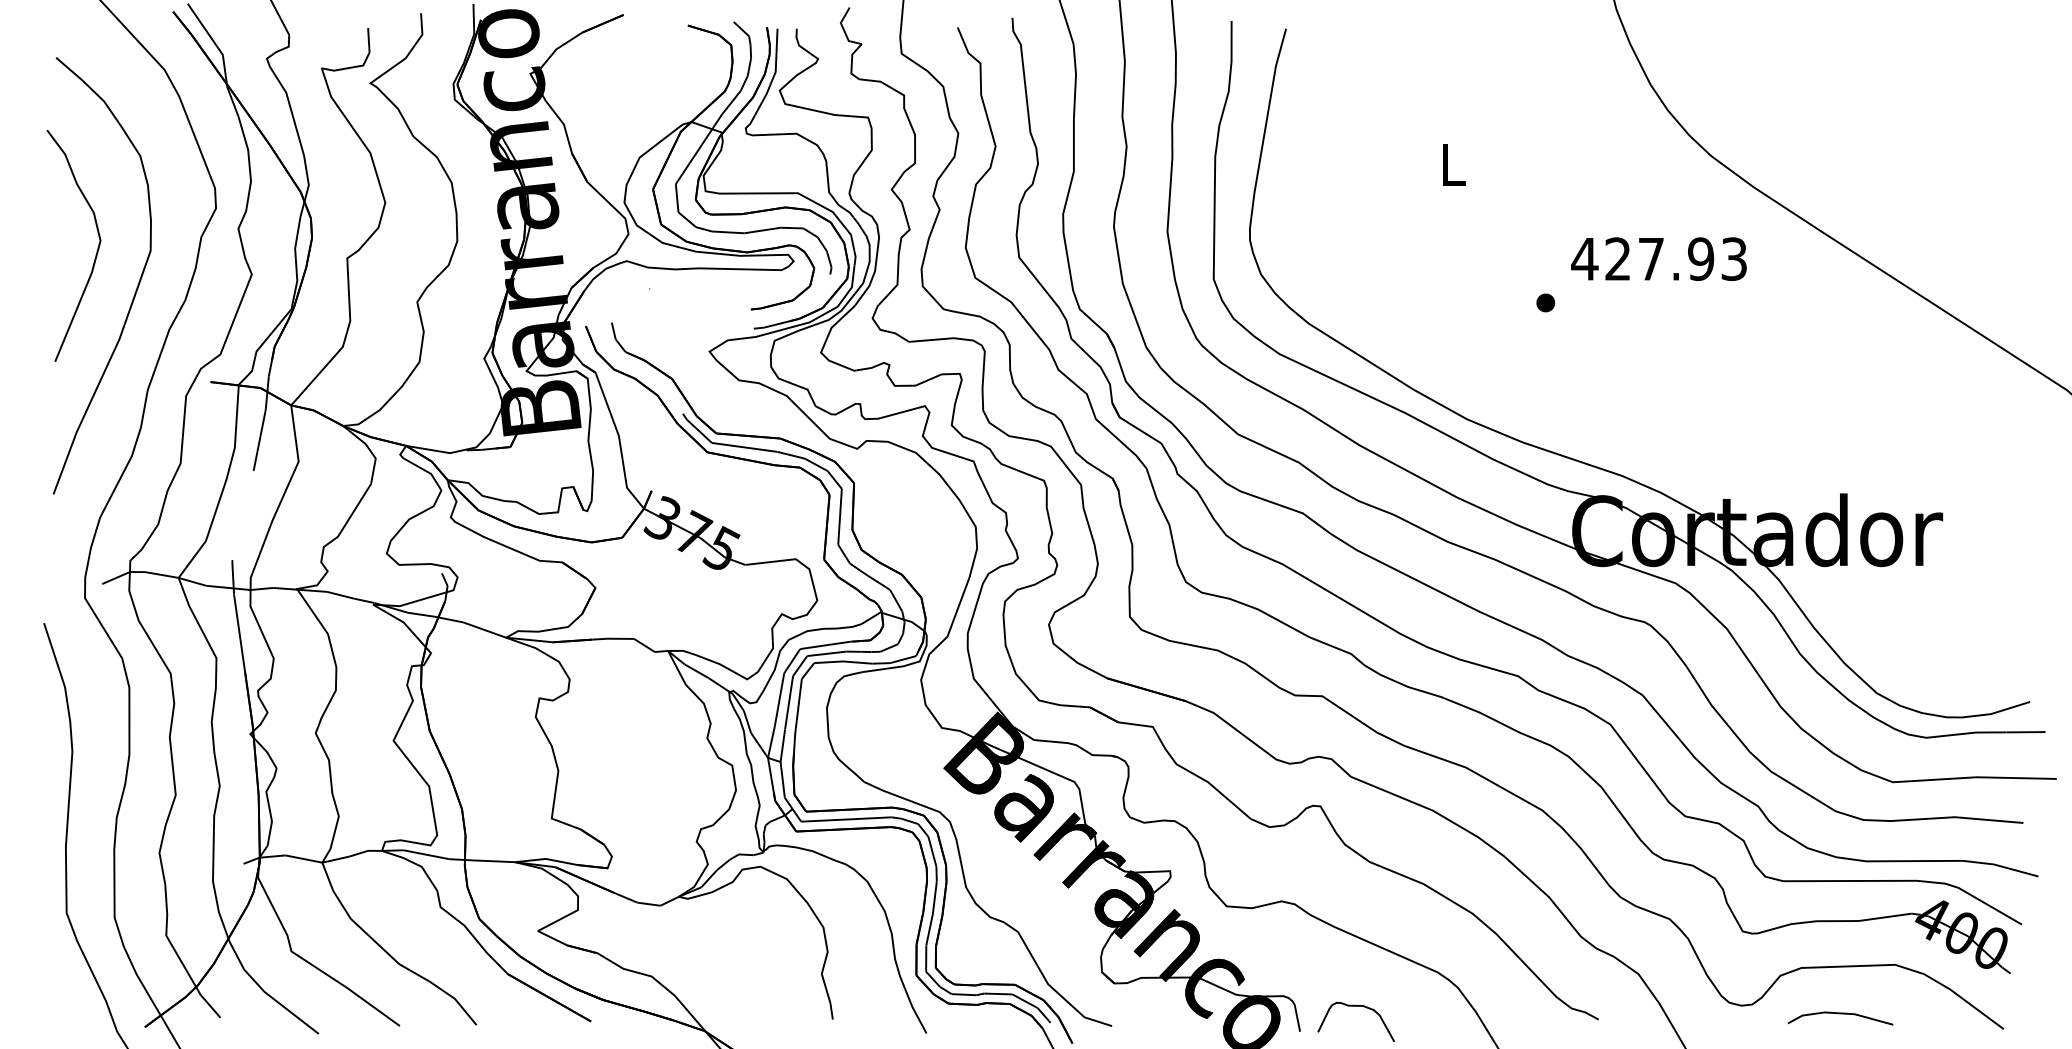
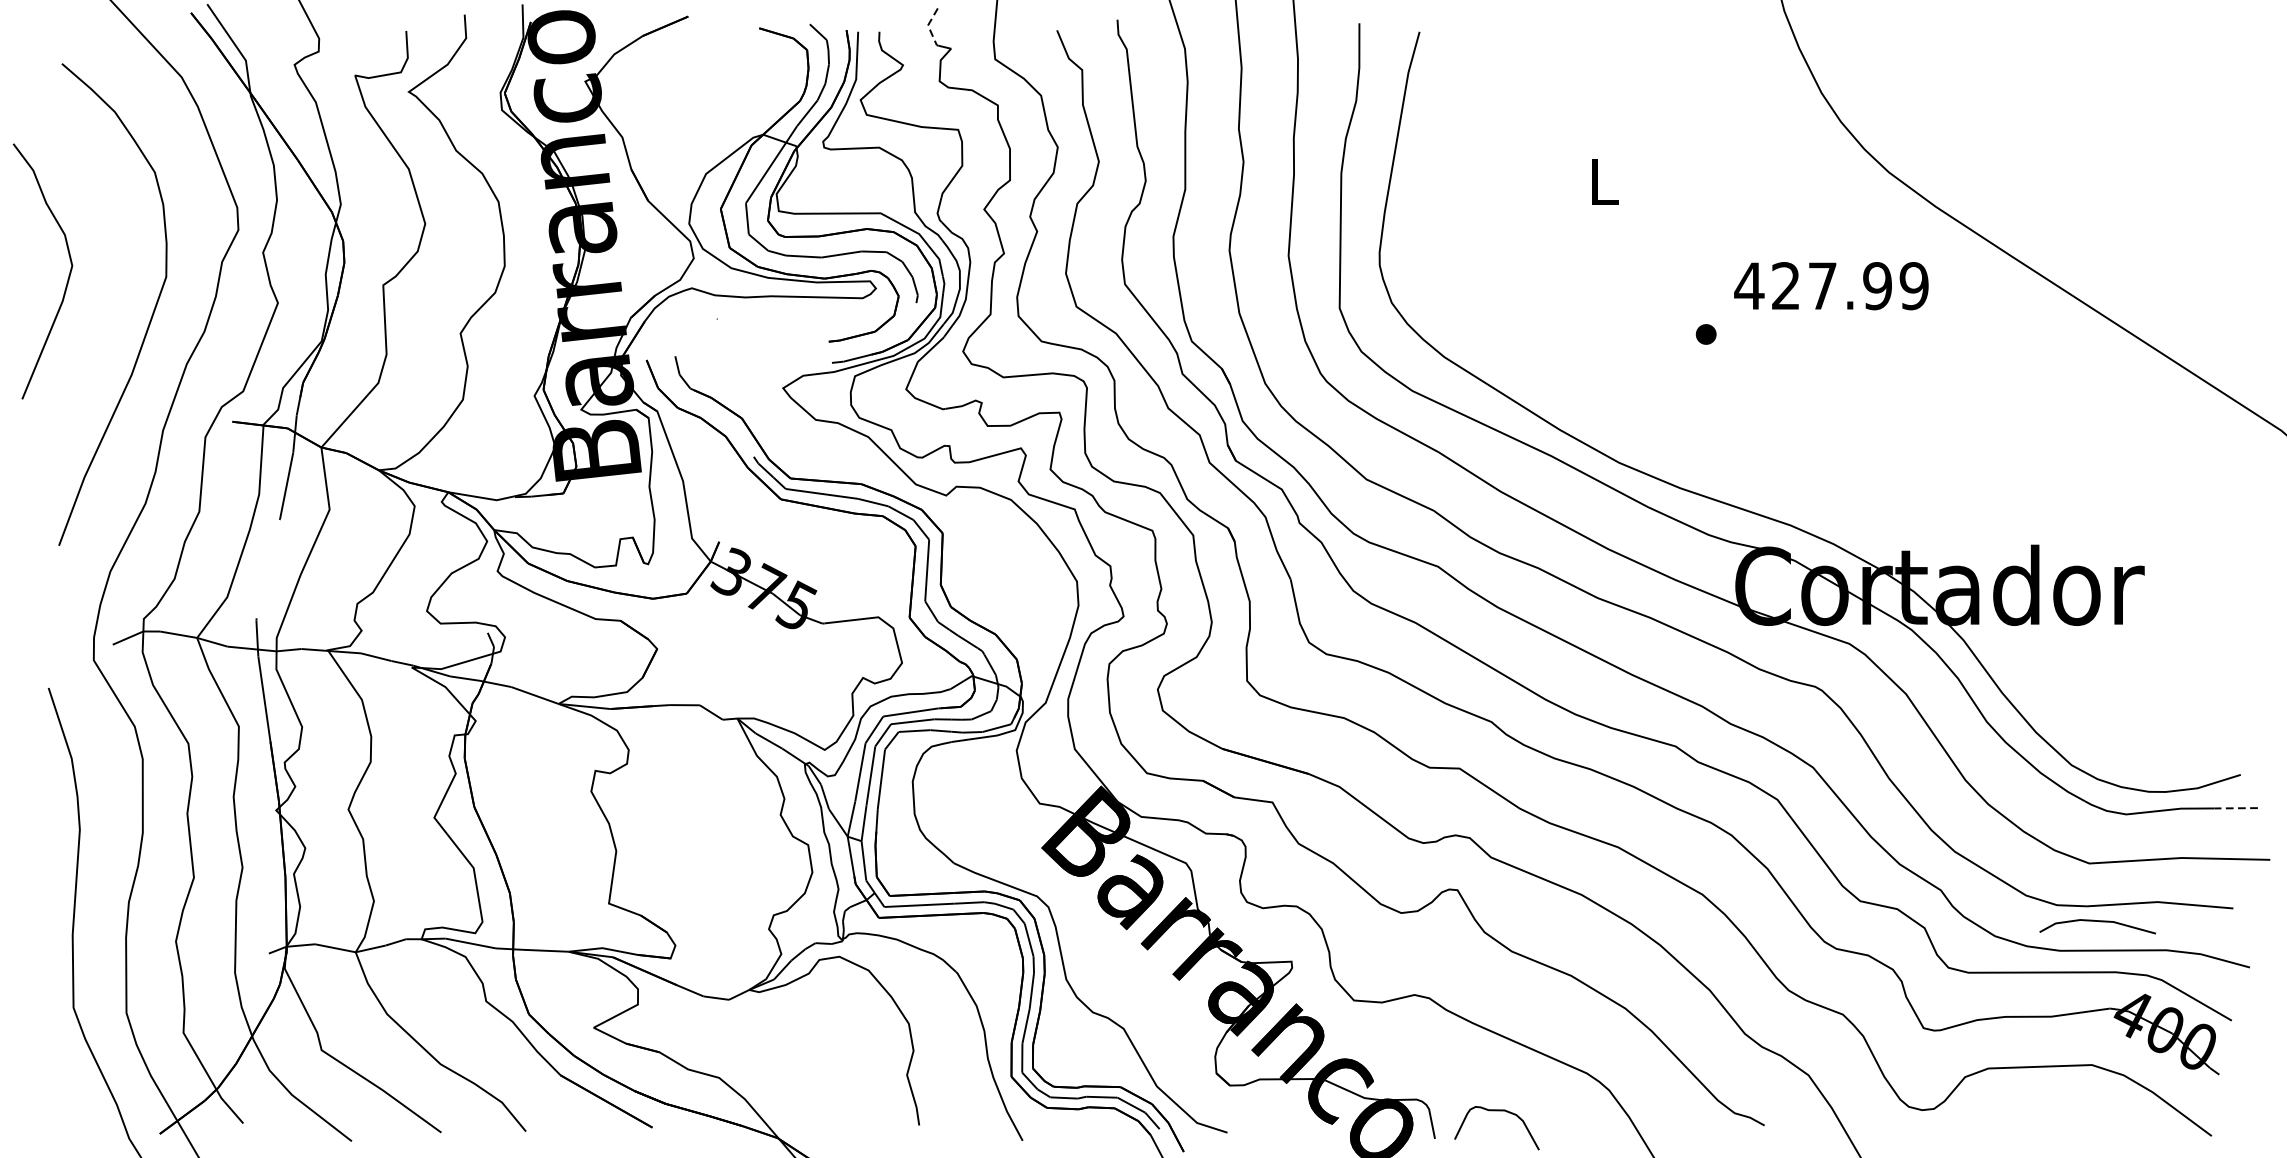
line: (841, 24) -> (928, 27), solid -> dashed
curve: (96, 251) -> (67, 277), moved
text: (1734, 258) -> (1914, 285), 427.93 -> 427.99
line: (2025, 732) -> (2235, 808), solid -> dashed
line: (1840, 1014) -> (2097, 922), moved

